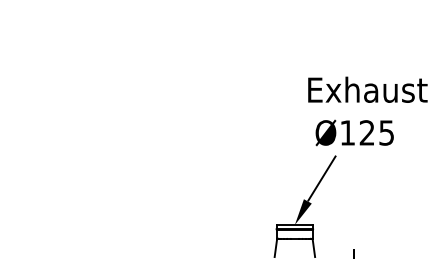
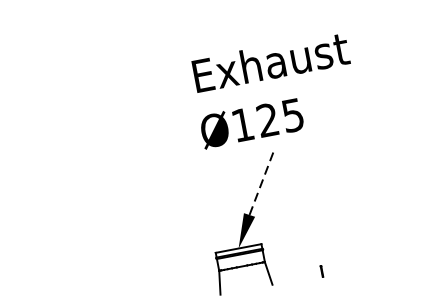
text: (367, 89) -> (270, 61), moved
text: (354, 132) -> (251, 122), moved
line: (321, 178) -> (261, 182), solid -> dashed

